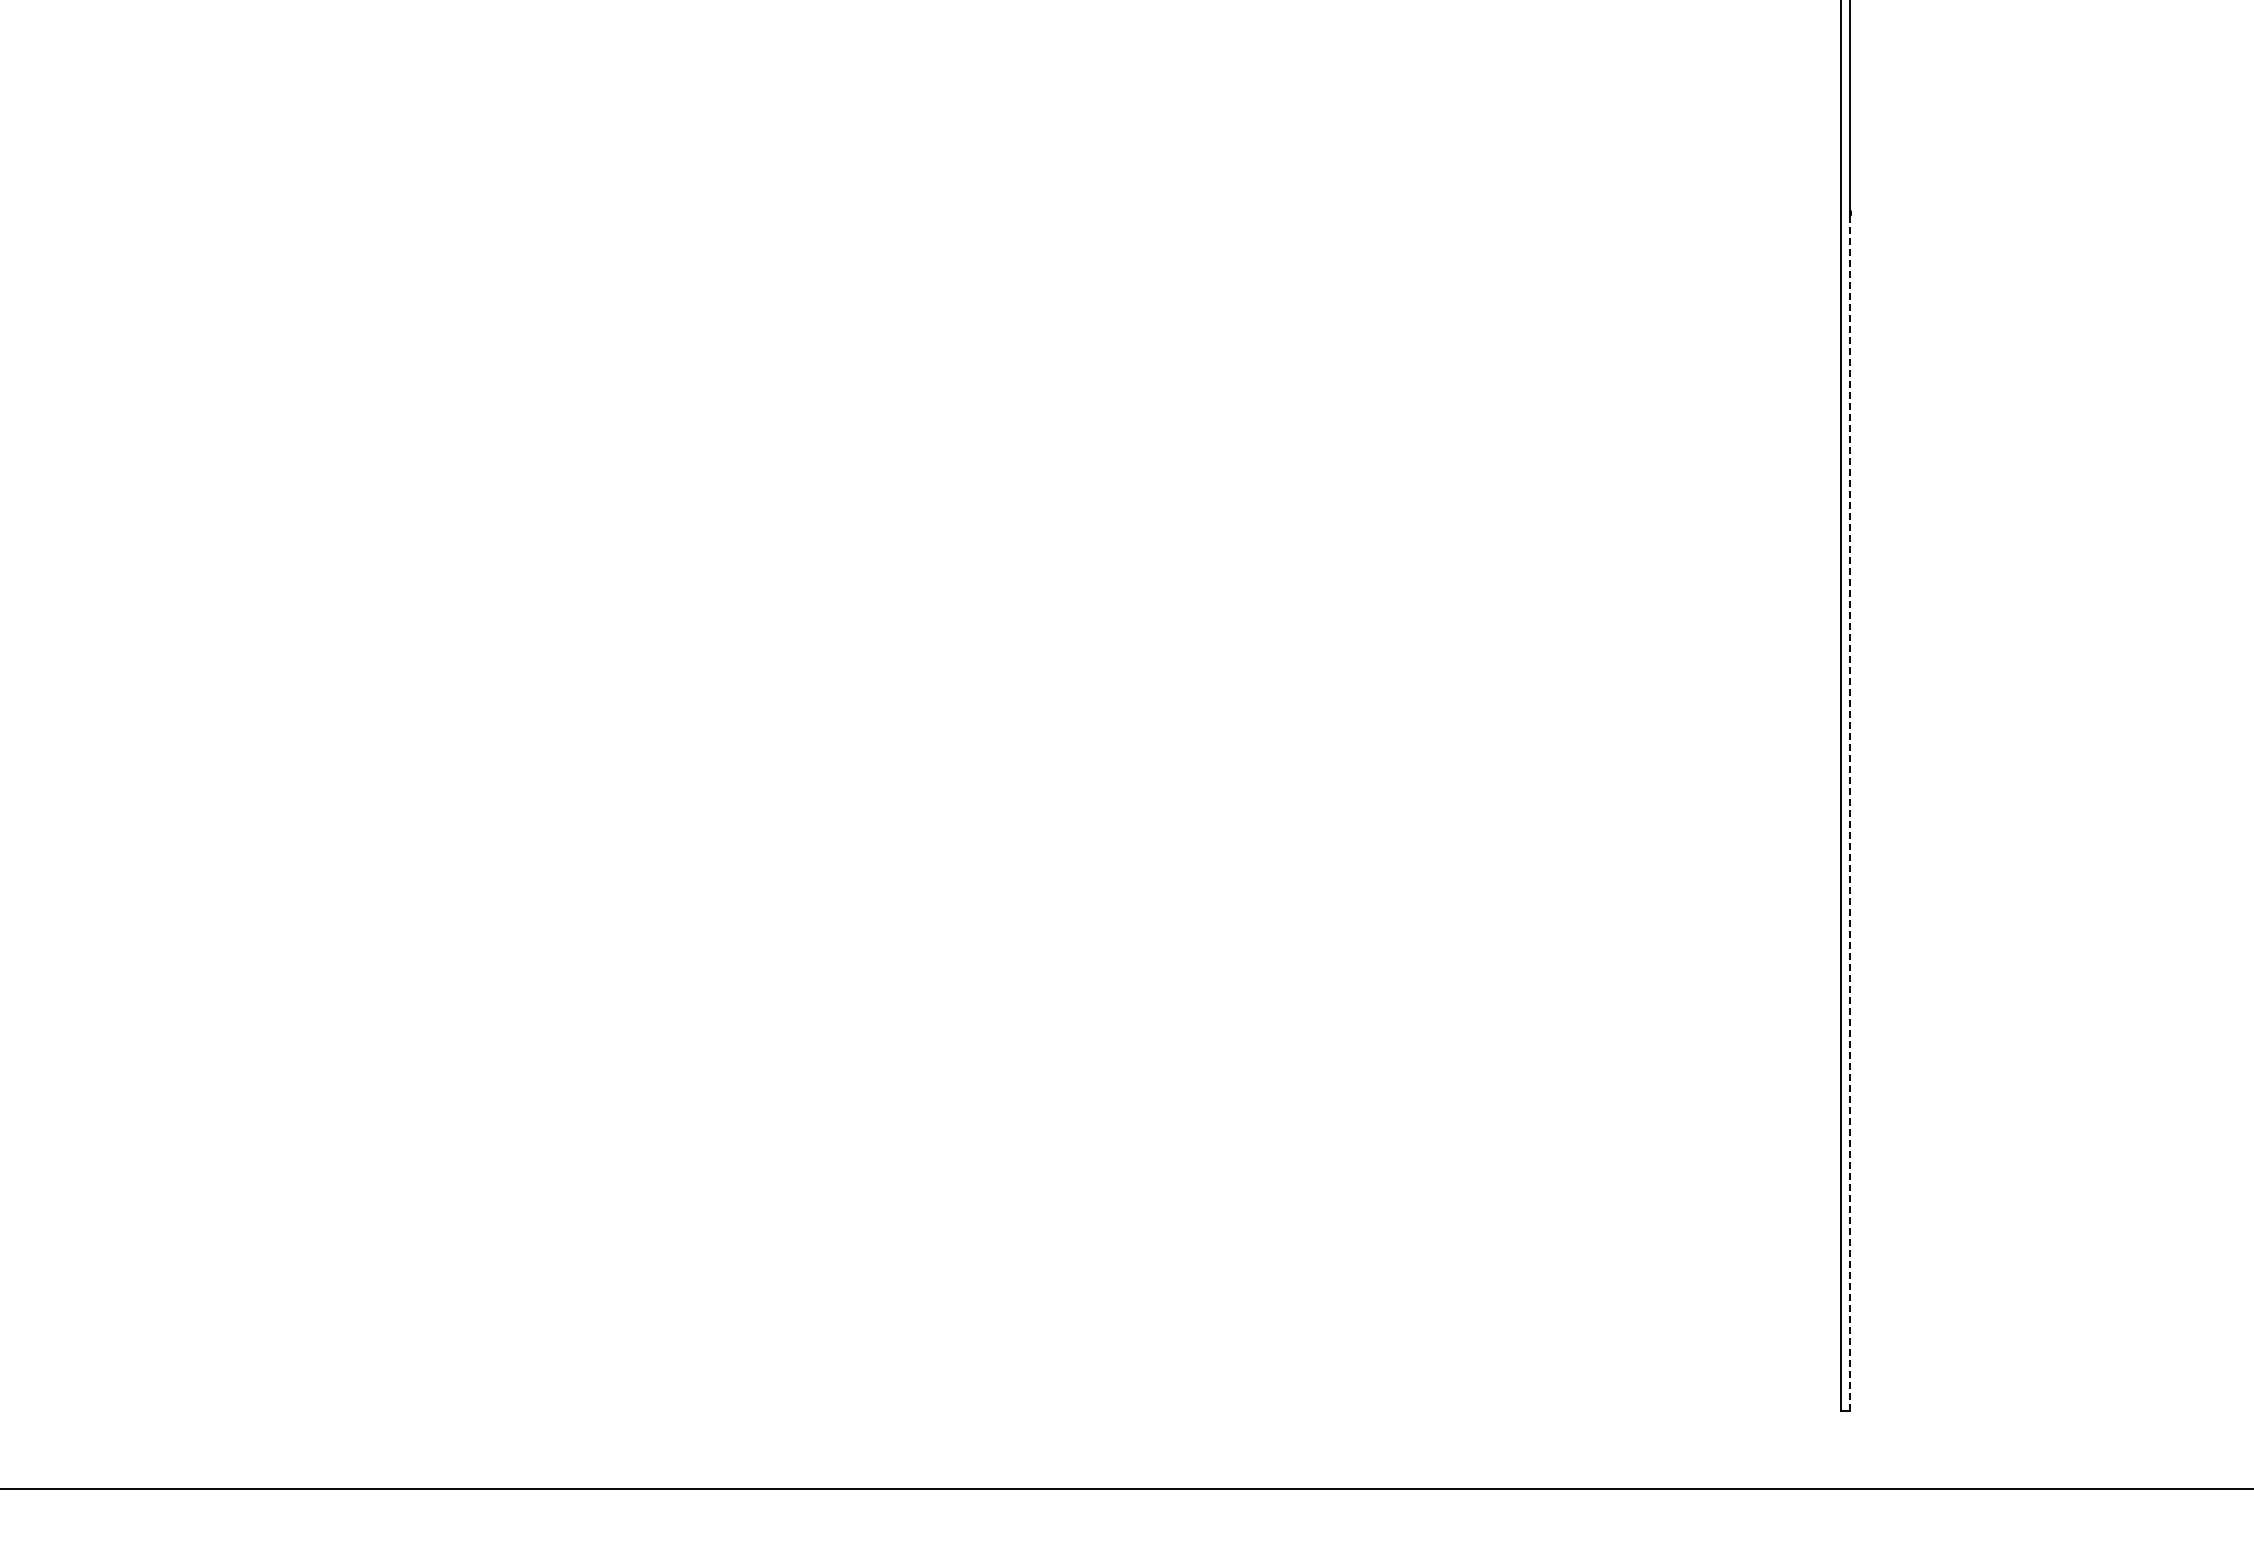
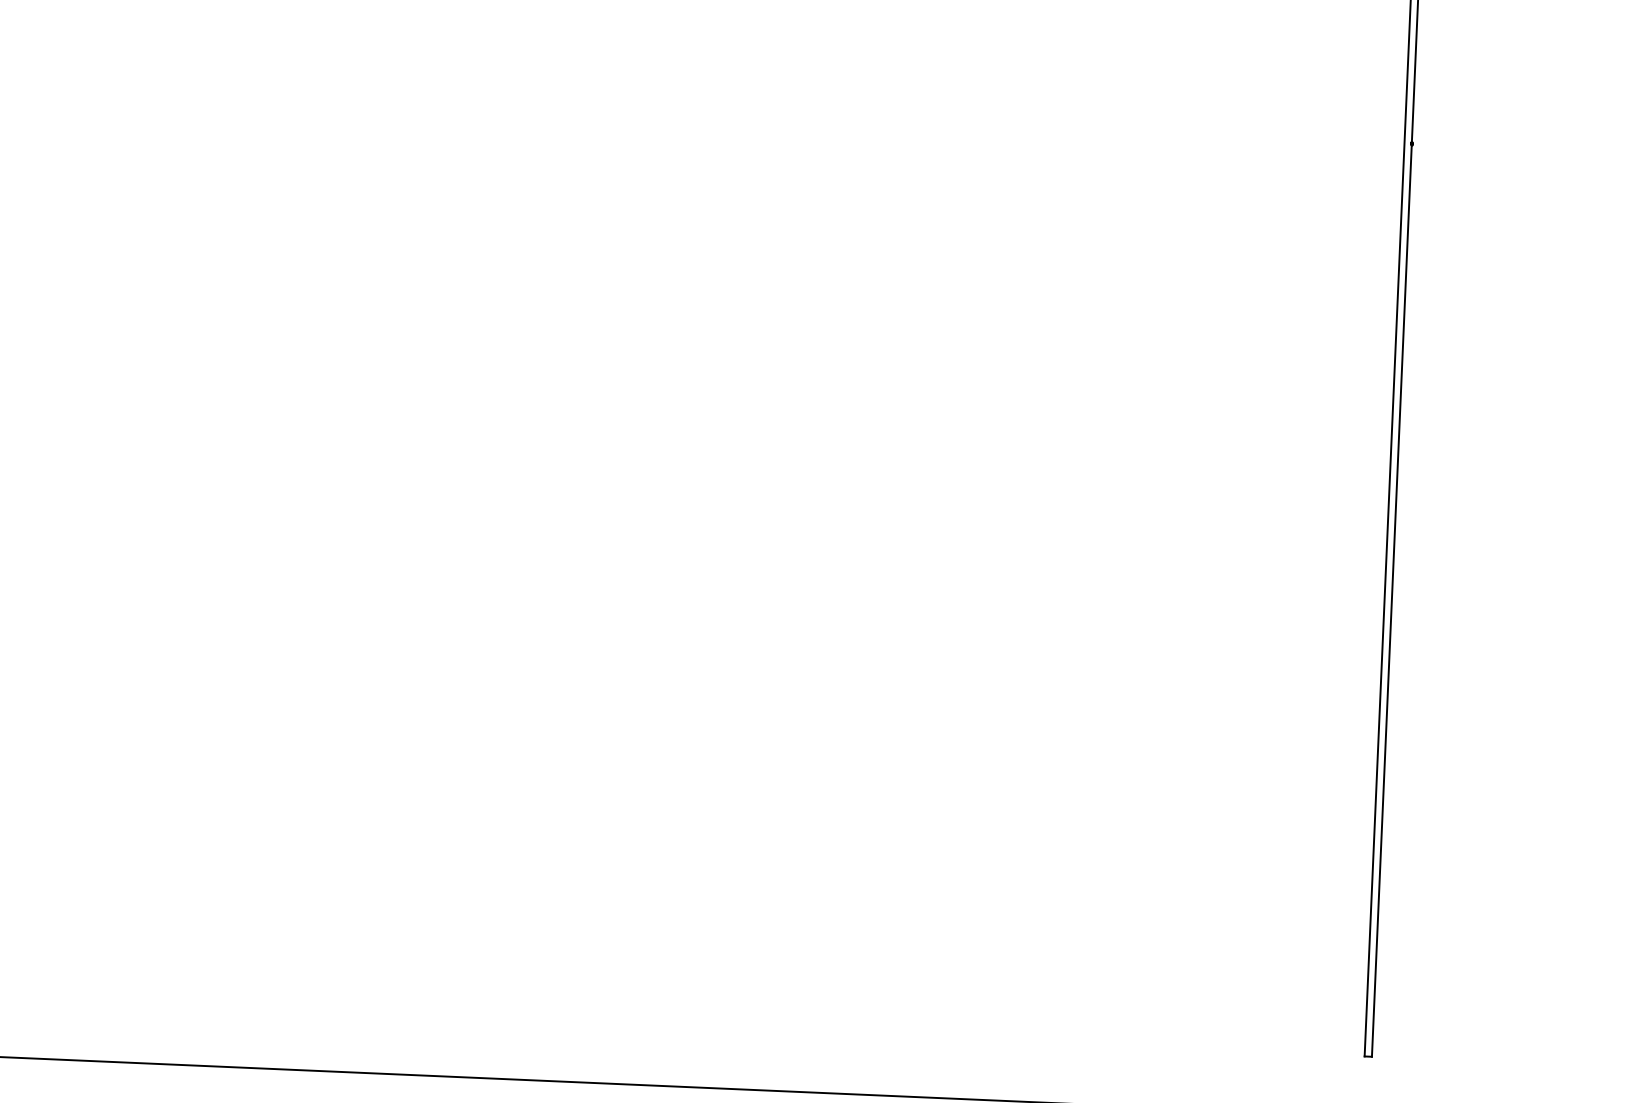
line: (1850, 812) -> (1391, 600), dashed -> solid

